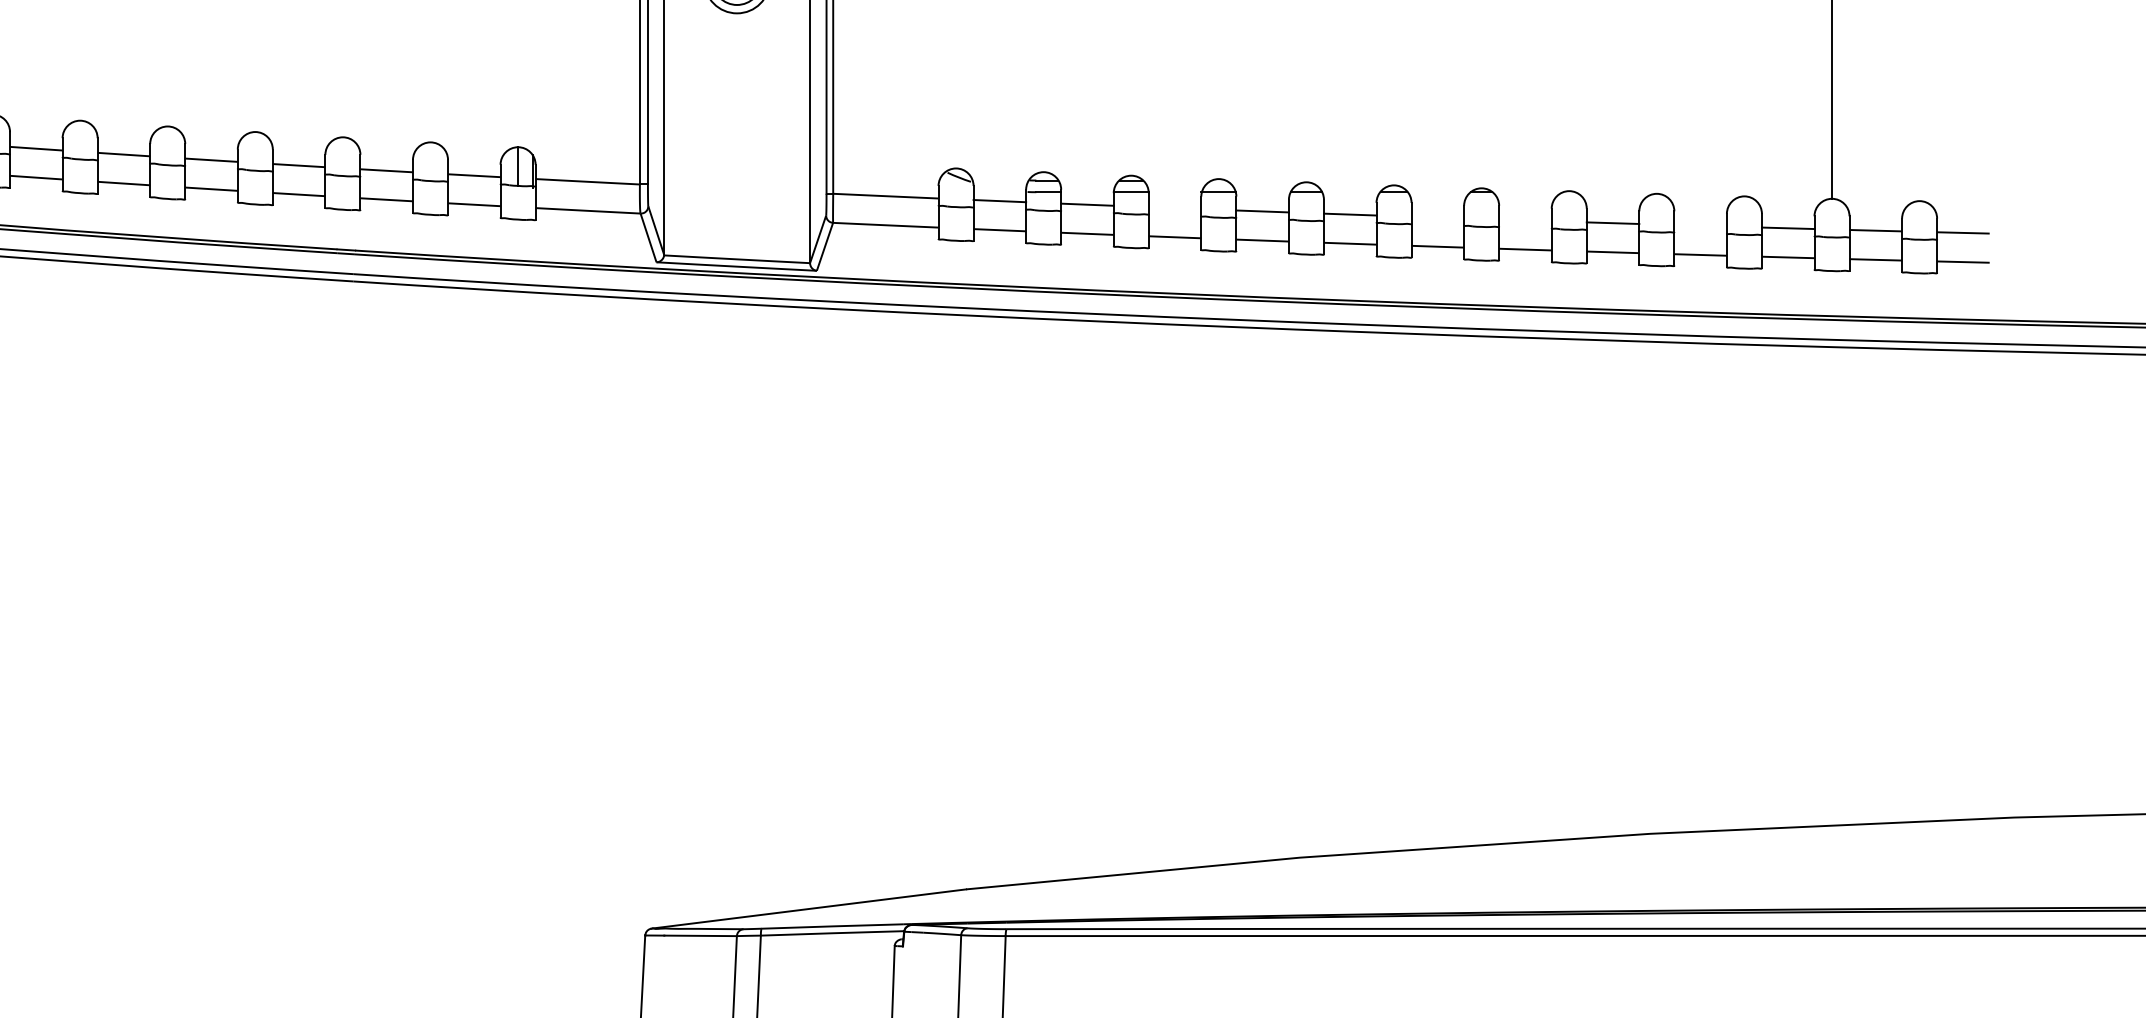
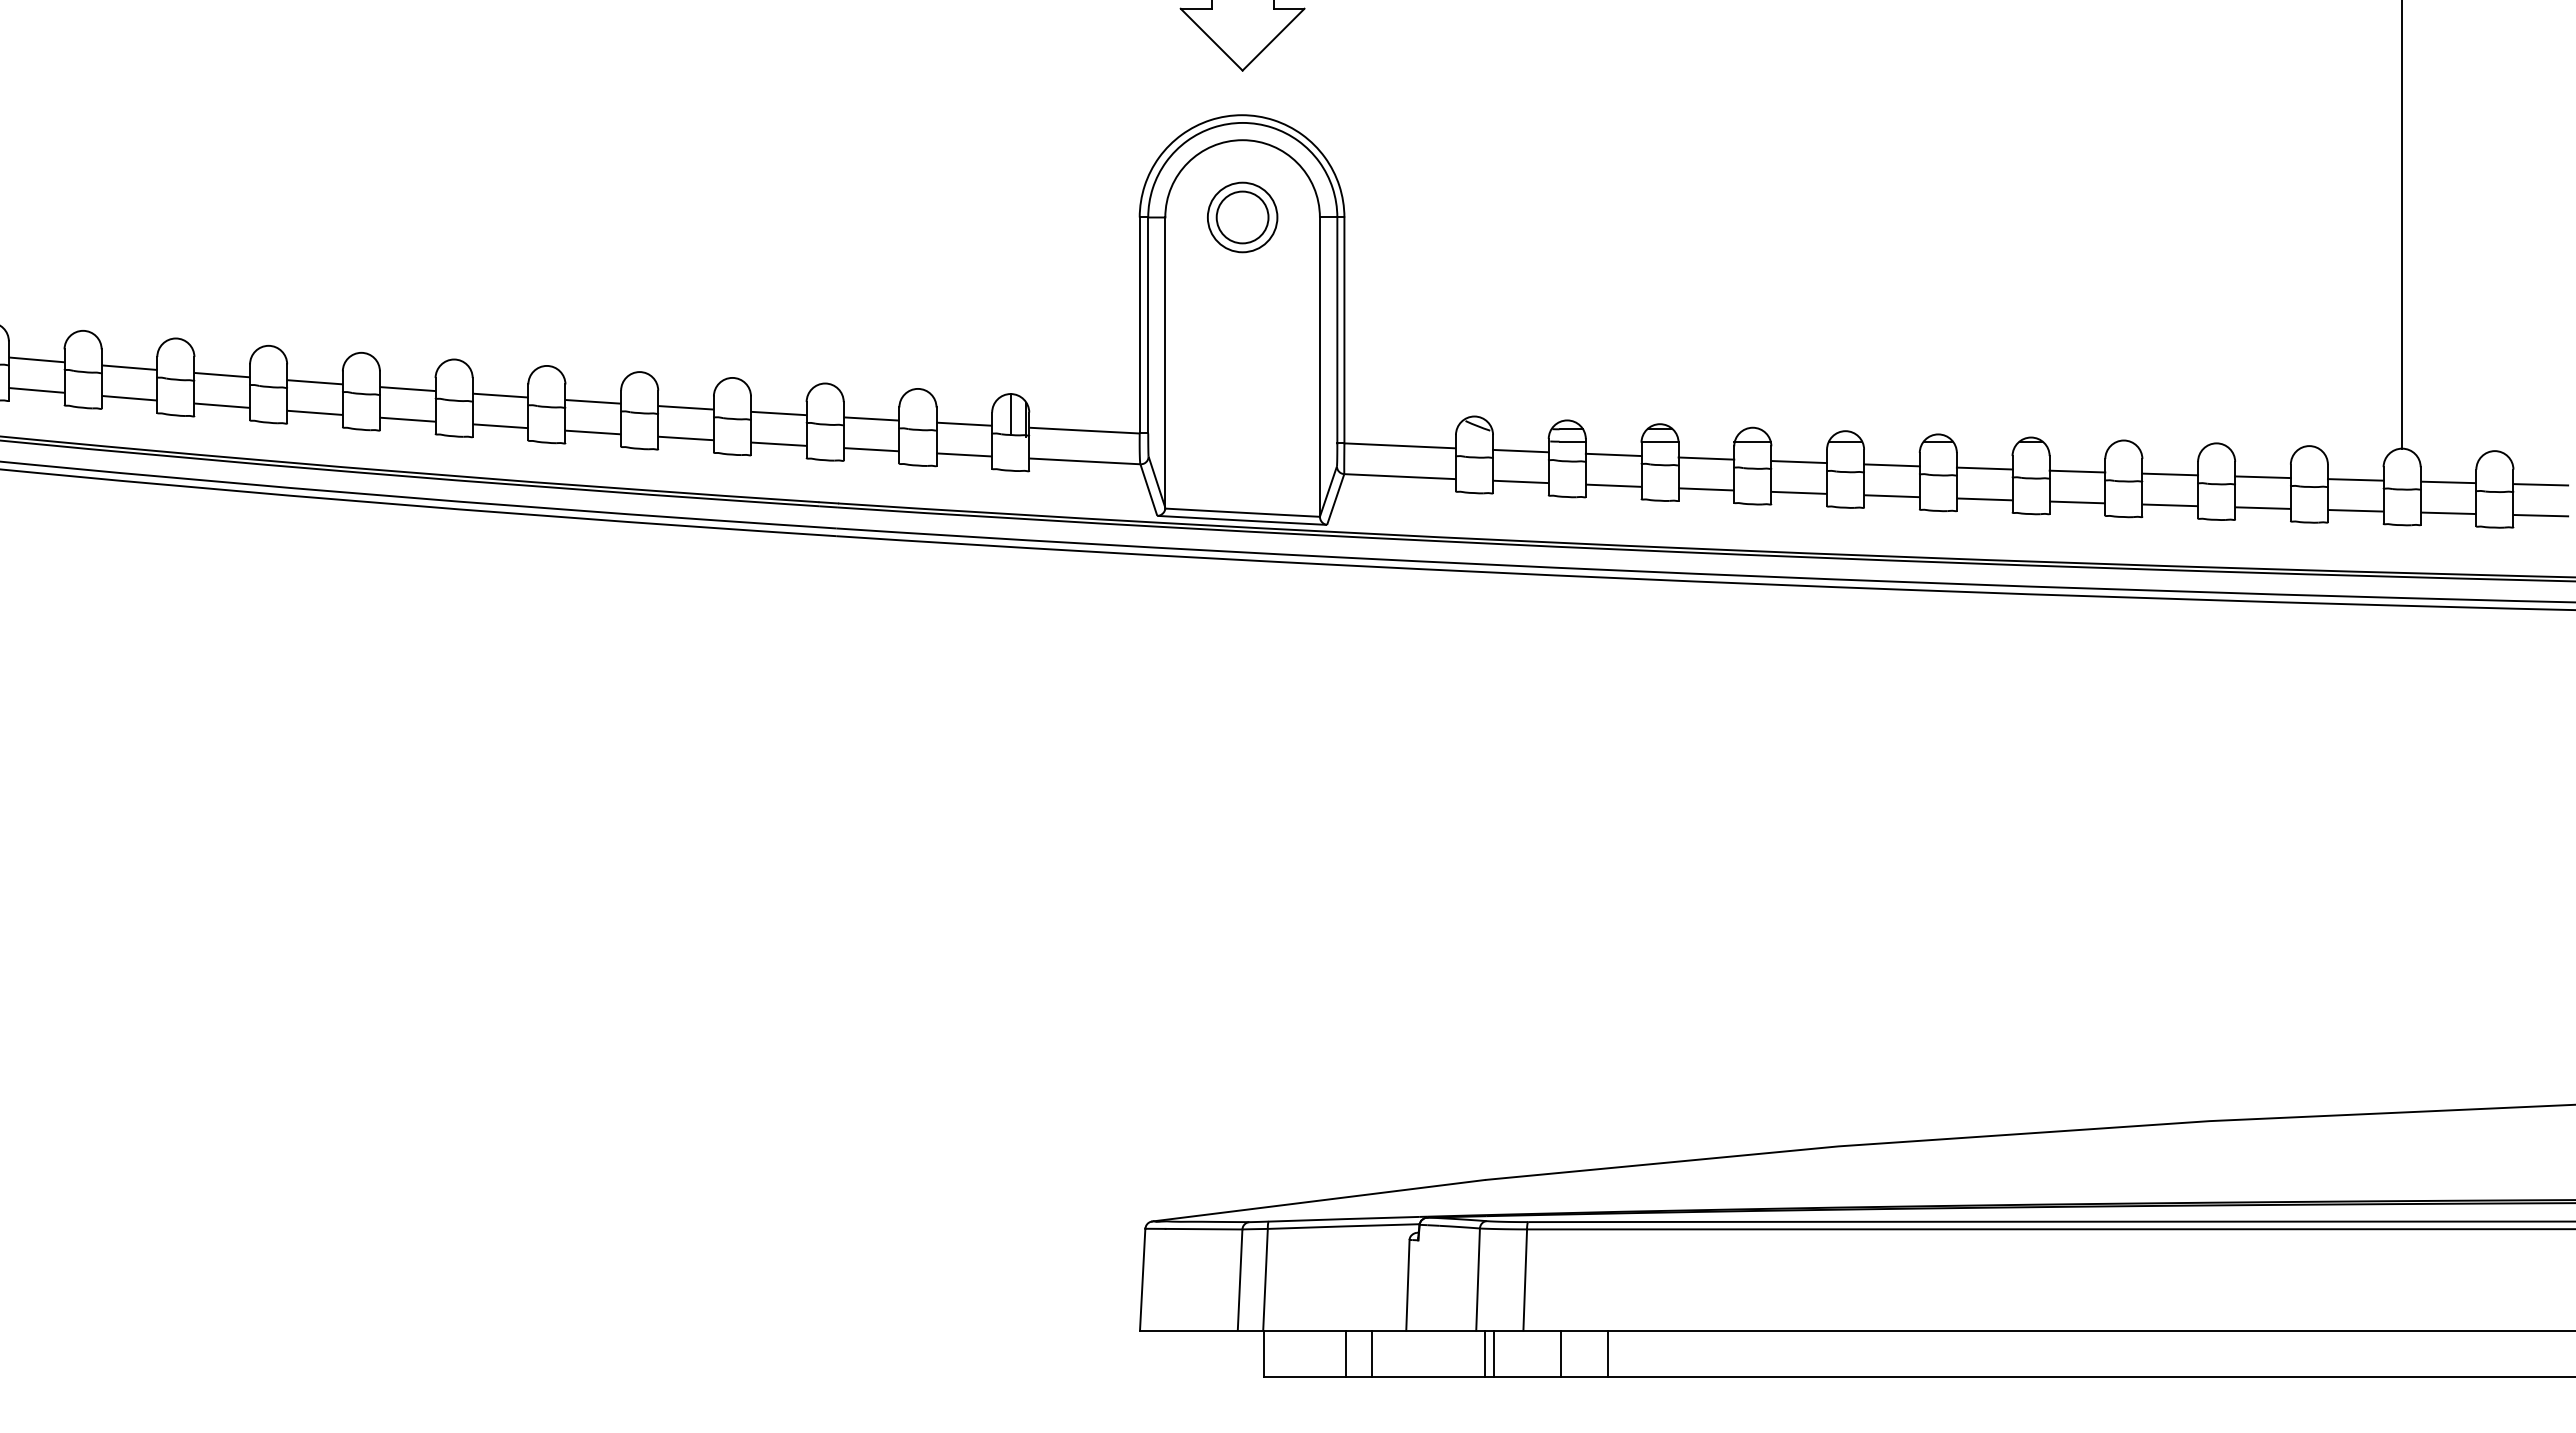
line: (1175, 208) -> (1706, 458), added
line: (1437, 217) -> (1984, 468), added
line: (1525, 220) -> (2077, 471), added
line: (1700, 226) -> (2262, 477), added

